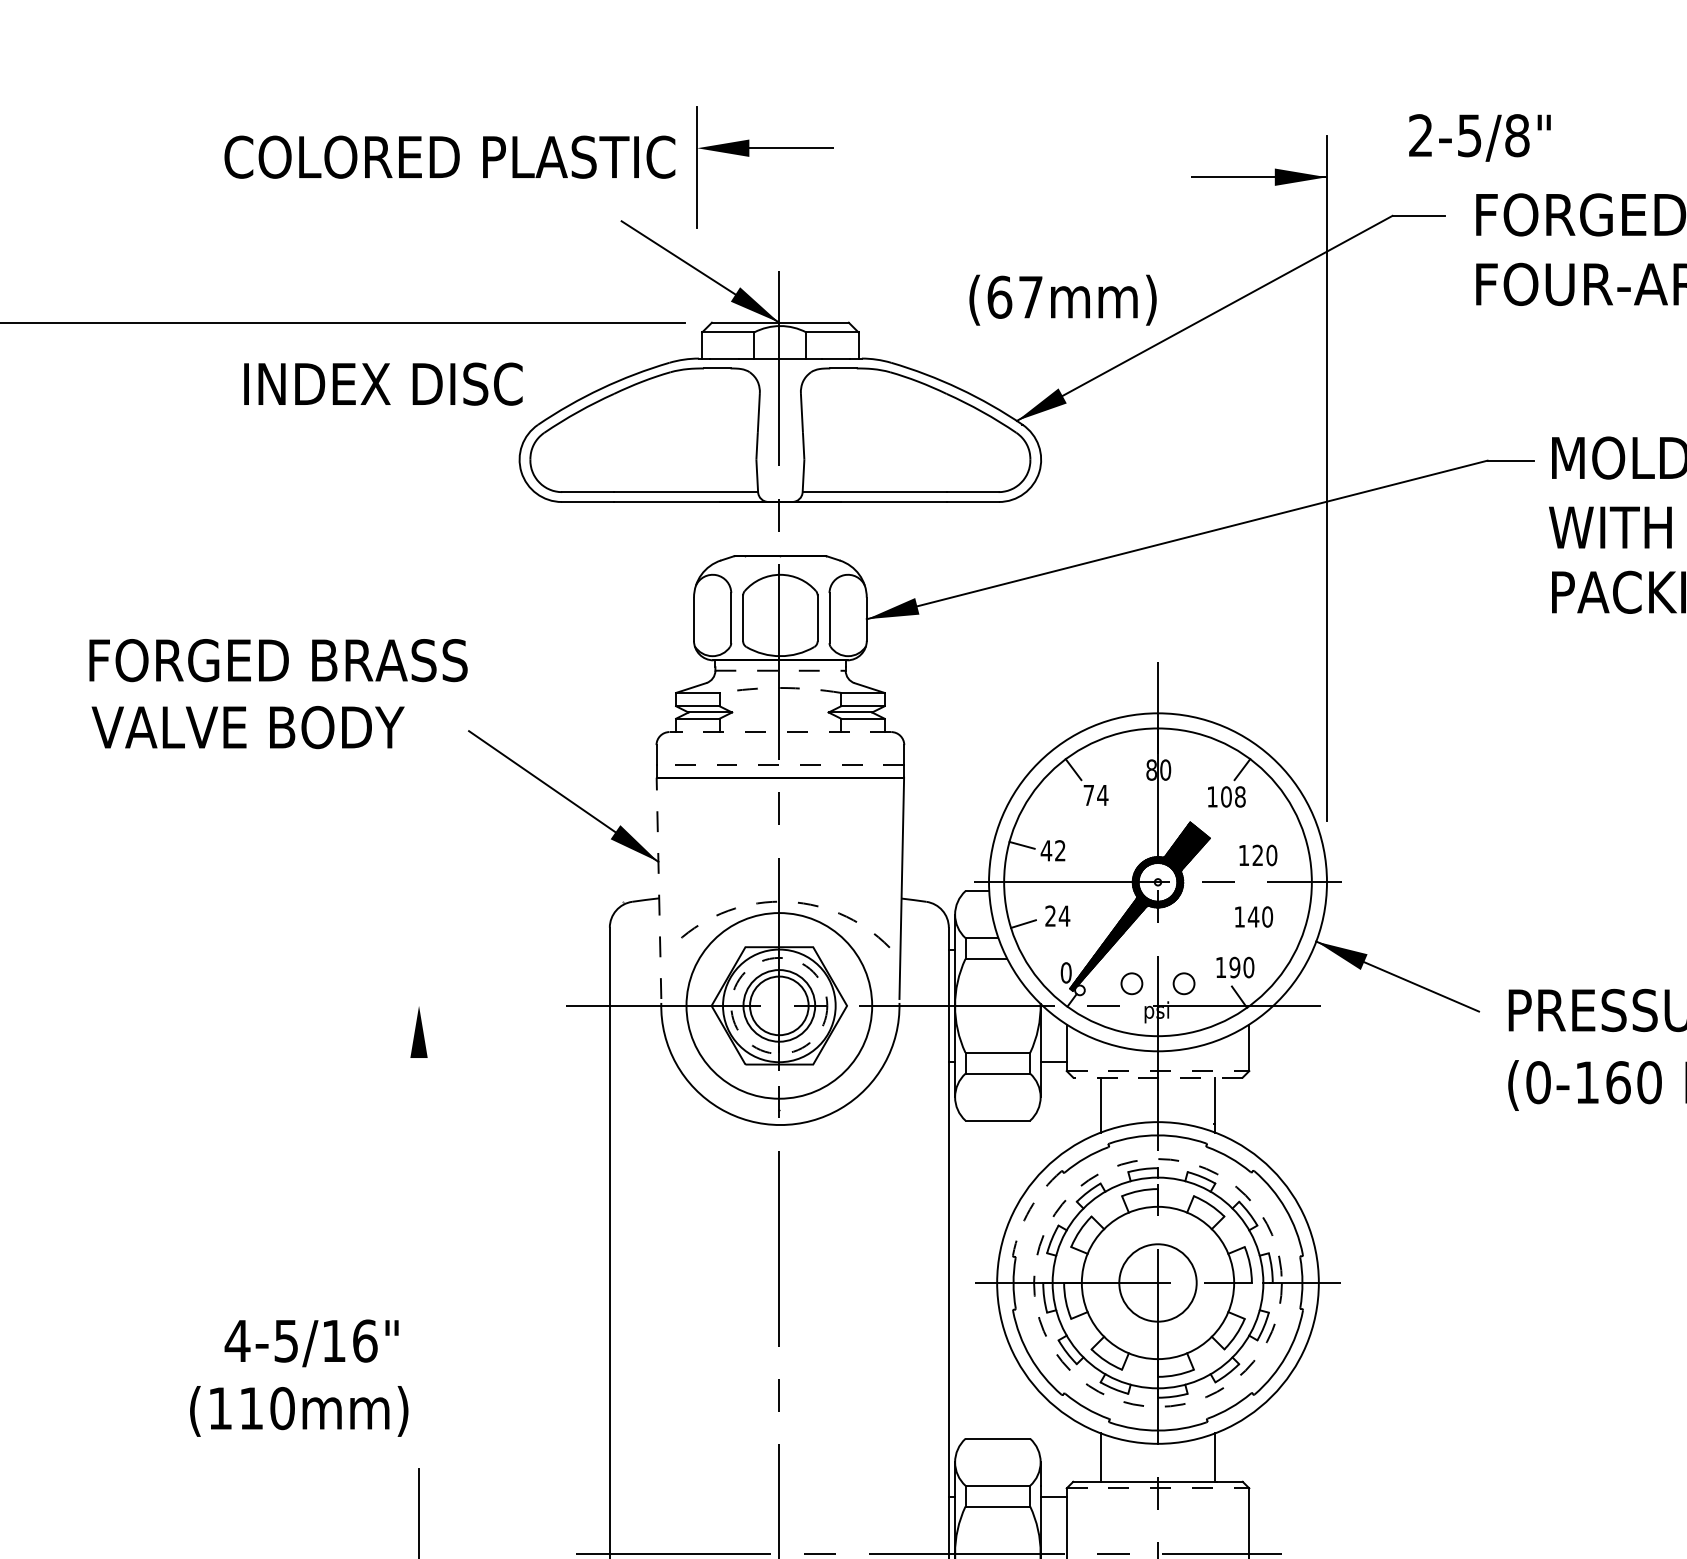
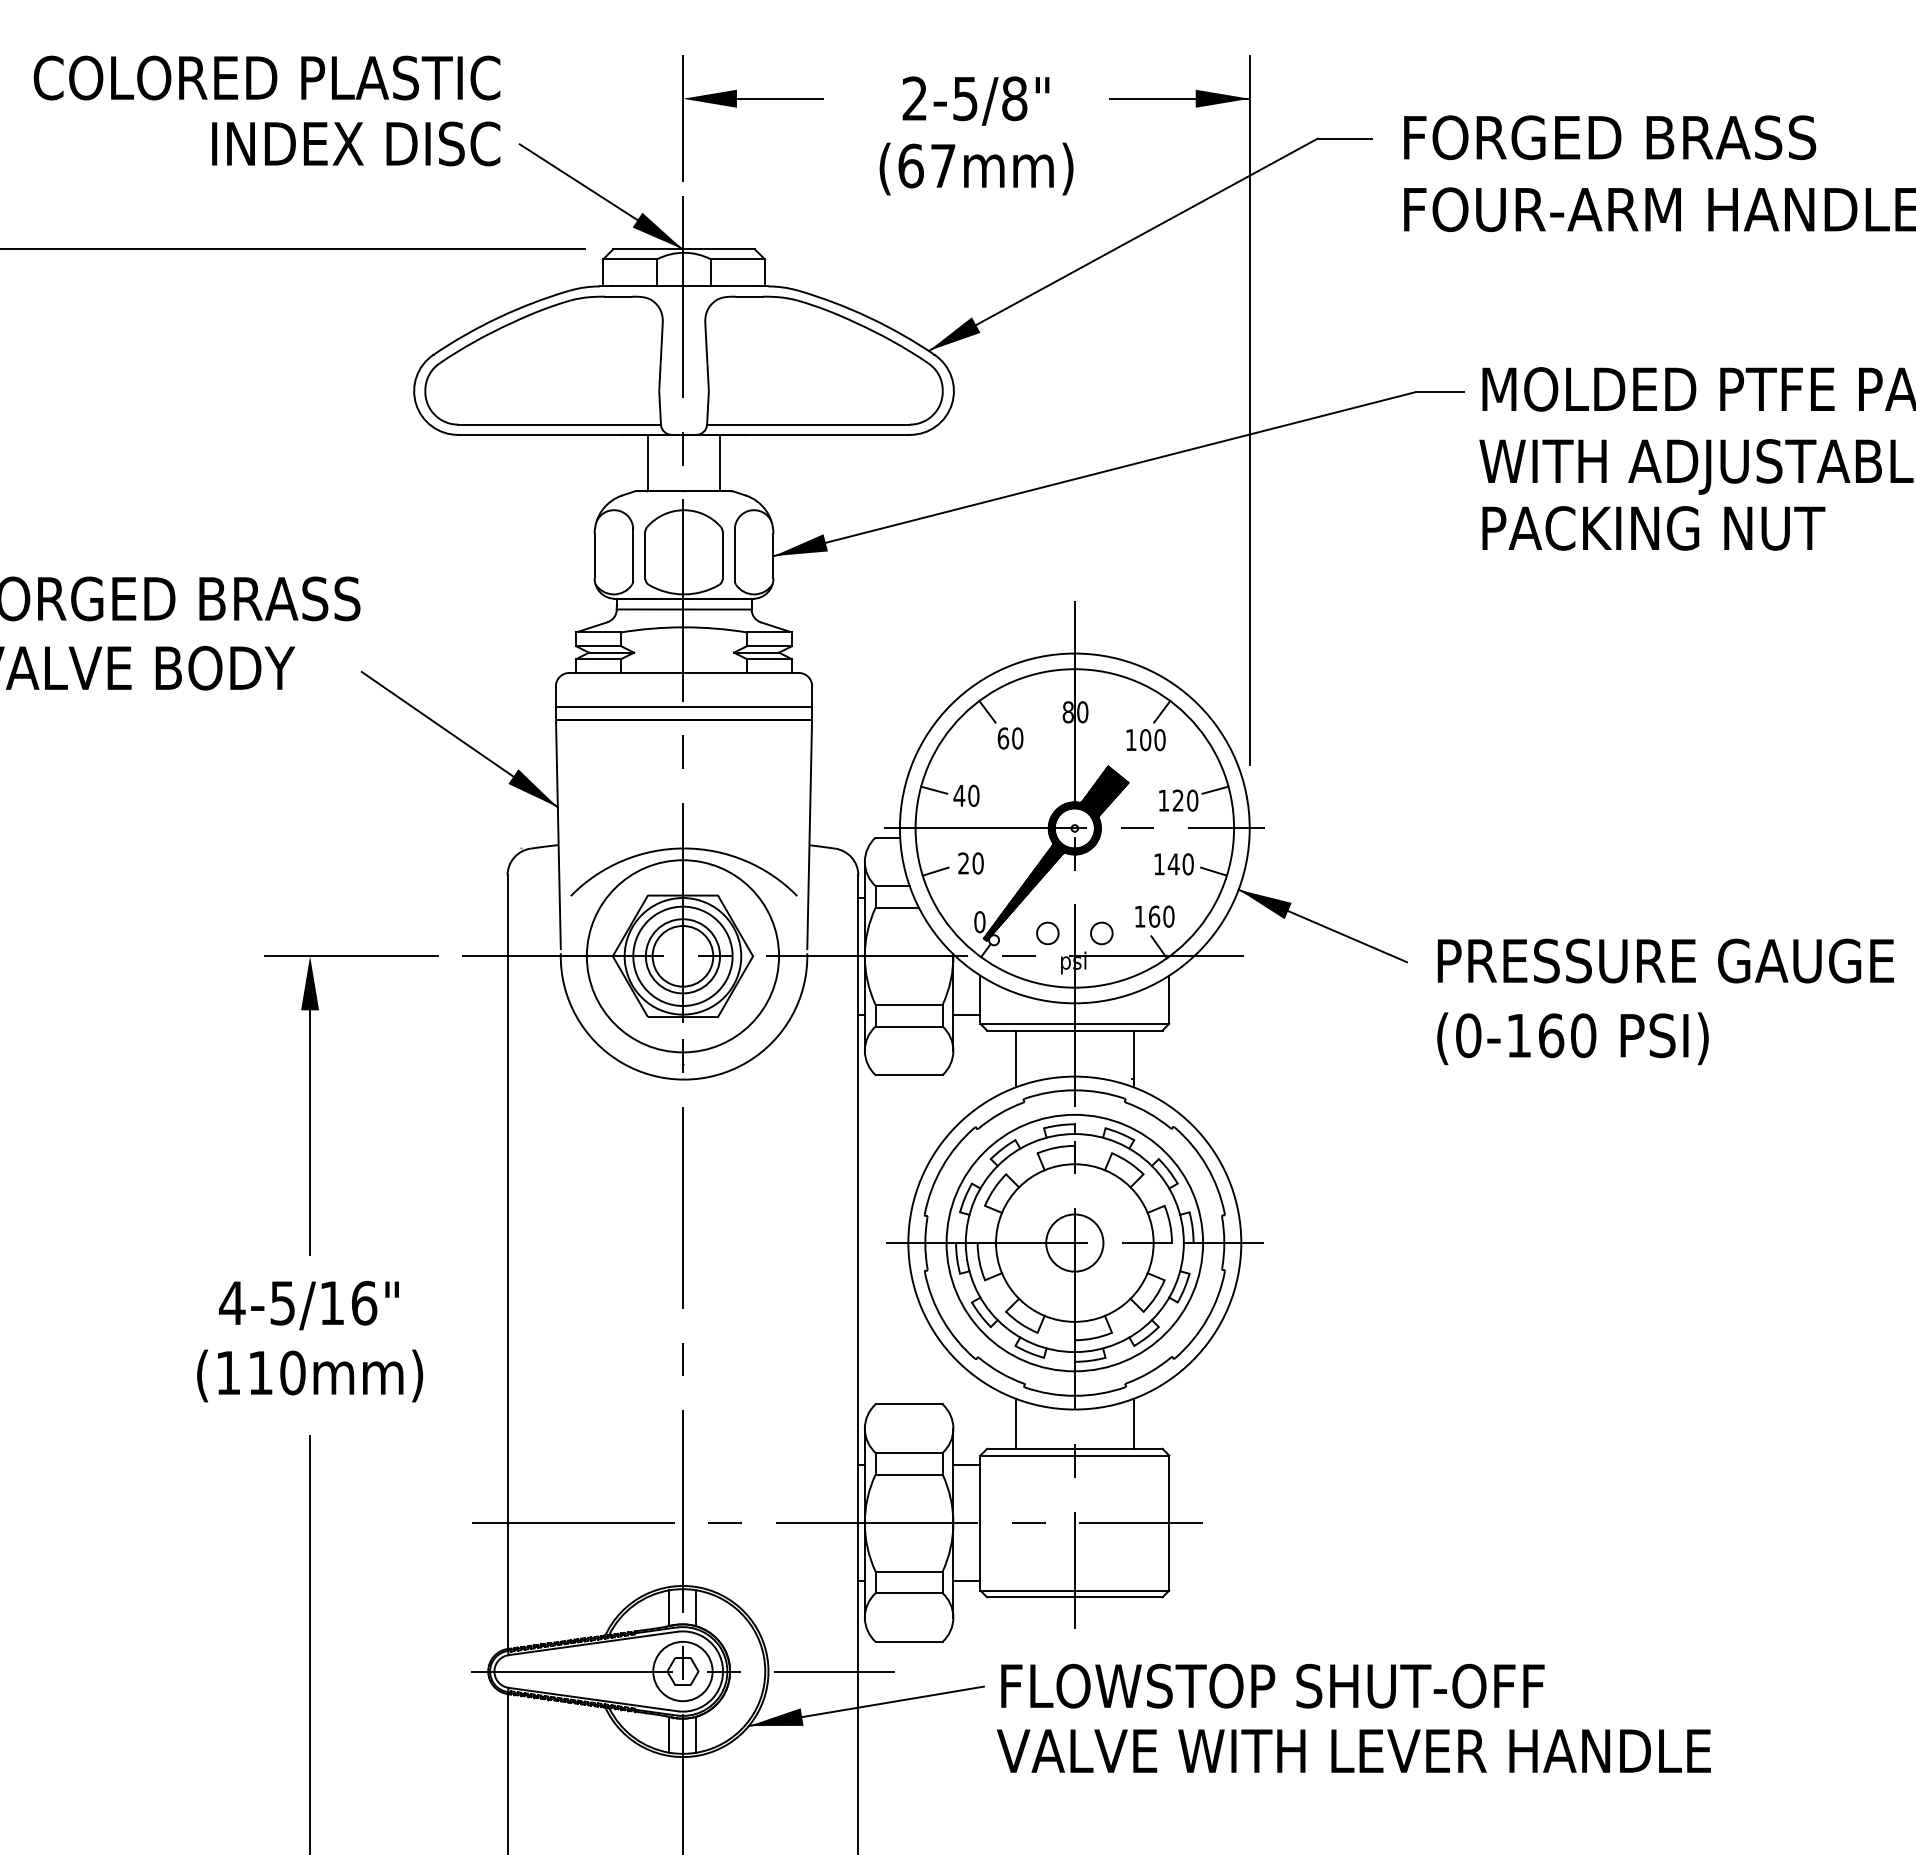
text: (1479, 137) -> (975, 100), moved
part: (764, 148) -> (752, 99), moved
text: (449, 156) -> (266, 77), moved
text: (1062, 299) -> (976, 168), moved
text: (383, 383) -> (356, 143), moved
line: (746, 528) -> (648, 462), added
line: (815, 528) -> (720, 462), added
line: (780, 670) -> (684, 609), dashed -> solid
arc: (780, 688) -> (684, 627), dashed -> solid
line: (780, 731) -> (684, 672), dashed -> solid
line: (779, 764) -> (683, 706), dashed -> solid
text: (1095, 795) -> (1010, 738), 74 -> 60
text: (1239, 796) -> (1159, 739), 108 -> 100
line: (1293, 844) -> (1215, 789), added
text: (1060, 850) -> (973, 795), 42 -> 40
line: (659, 888) -> (558, 834), dashed -> solid
arc: (780, 901) -> (684, 848), dashed -> solid
text: (1064, 916) -> (978, 863), 24 -> 20
line: (1291, 923) -> (1213, 871), added
text: (1234, 967) -> (1154, 916), 190 -> 160
circle: (778, 1005) -> (682, 955), dashed -> solid
line: (459, 1006) -> (351, 956), added
line: (1158, 1070) -> (1075, 1023), dashed -> solid
line: (1157, 1077) -> (1074, 1030), dashed -> solid
line: (419, 1170) -> (310, 1126), added
arc: (1030, 1208) -> (942, 1166), dashed -> solid
circle: (1157, 1282) -> (1074, 1242), dashed -> solid
circle: (1157, 1282) -> (1074, 1242), size x0.71
text: (311, 1343) -> (308, 1305), moved
text: (299, 1410) -> (310, 1375), moved
line: (1158, 1488) -> (1075, 1455), dashed -> solid

